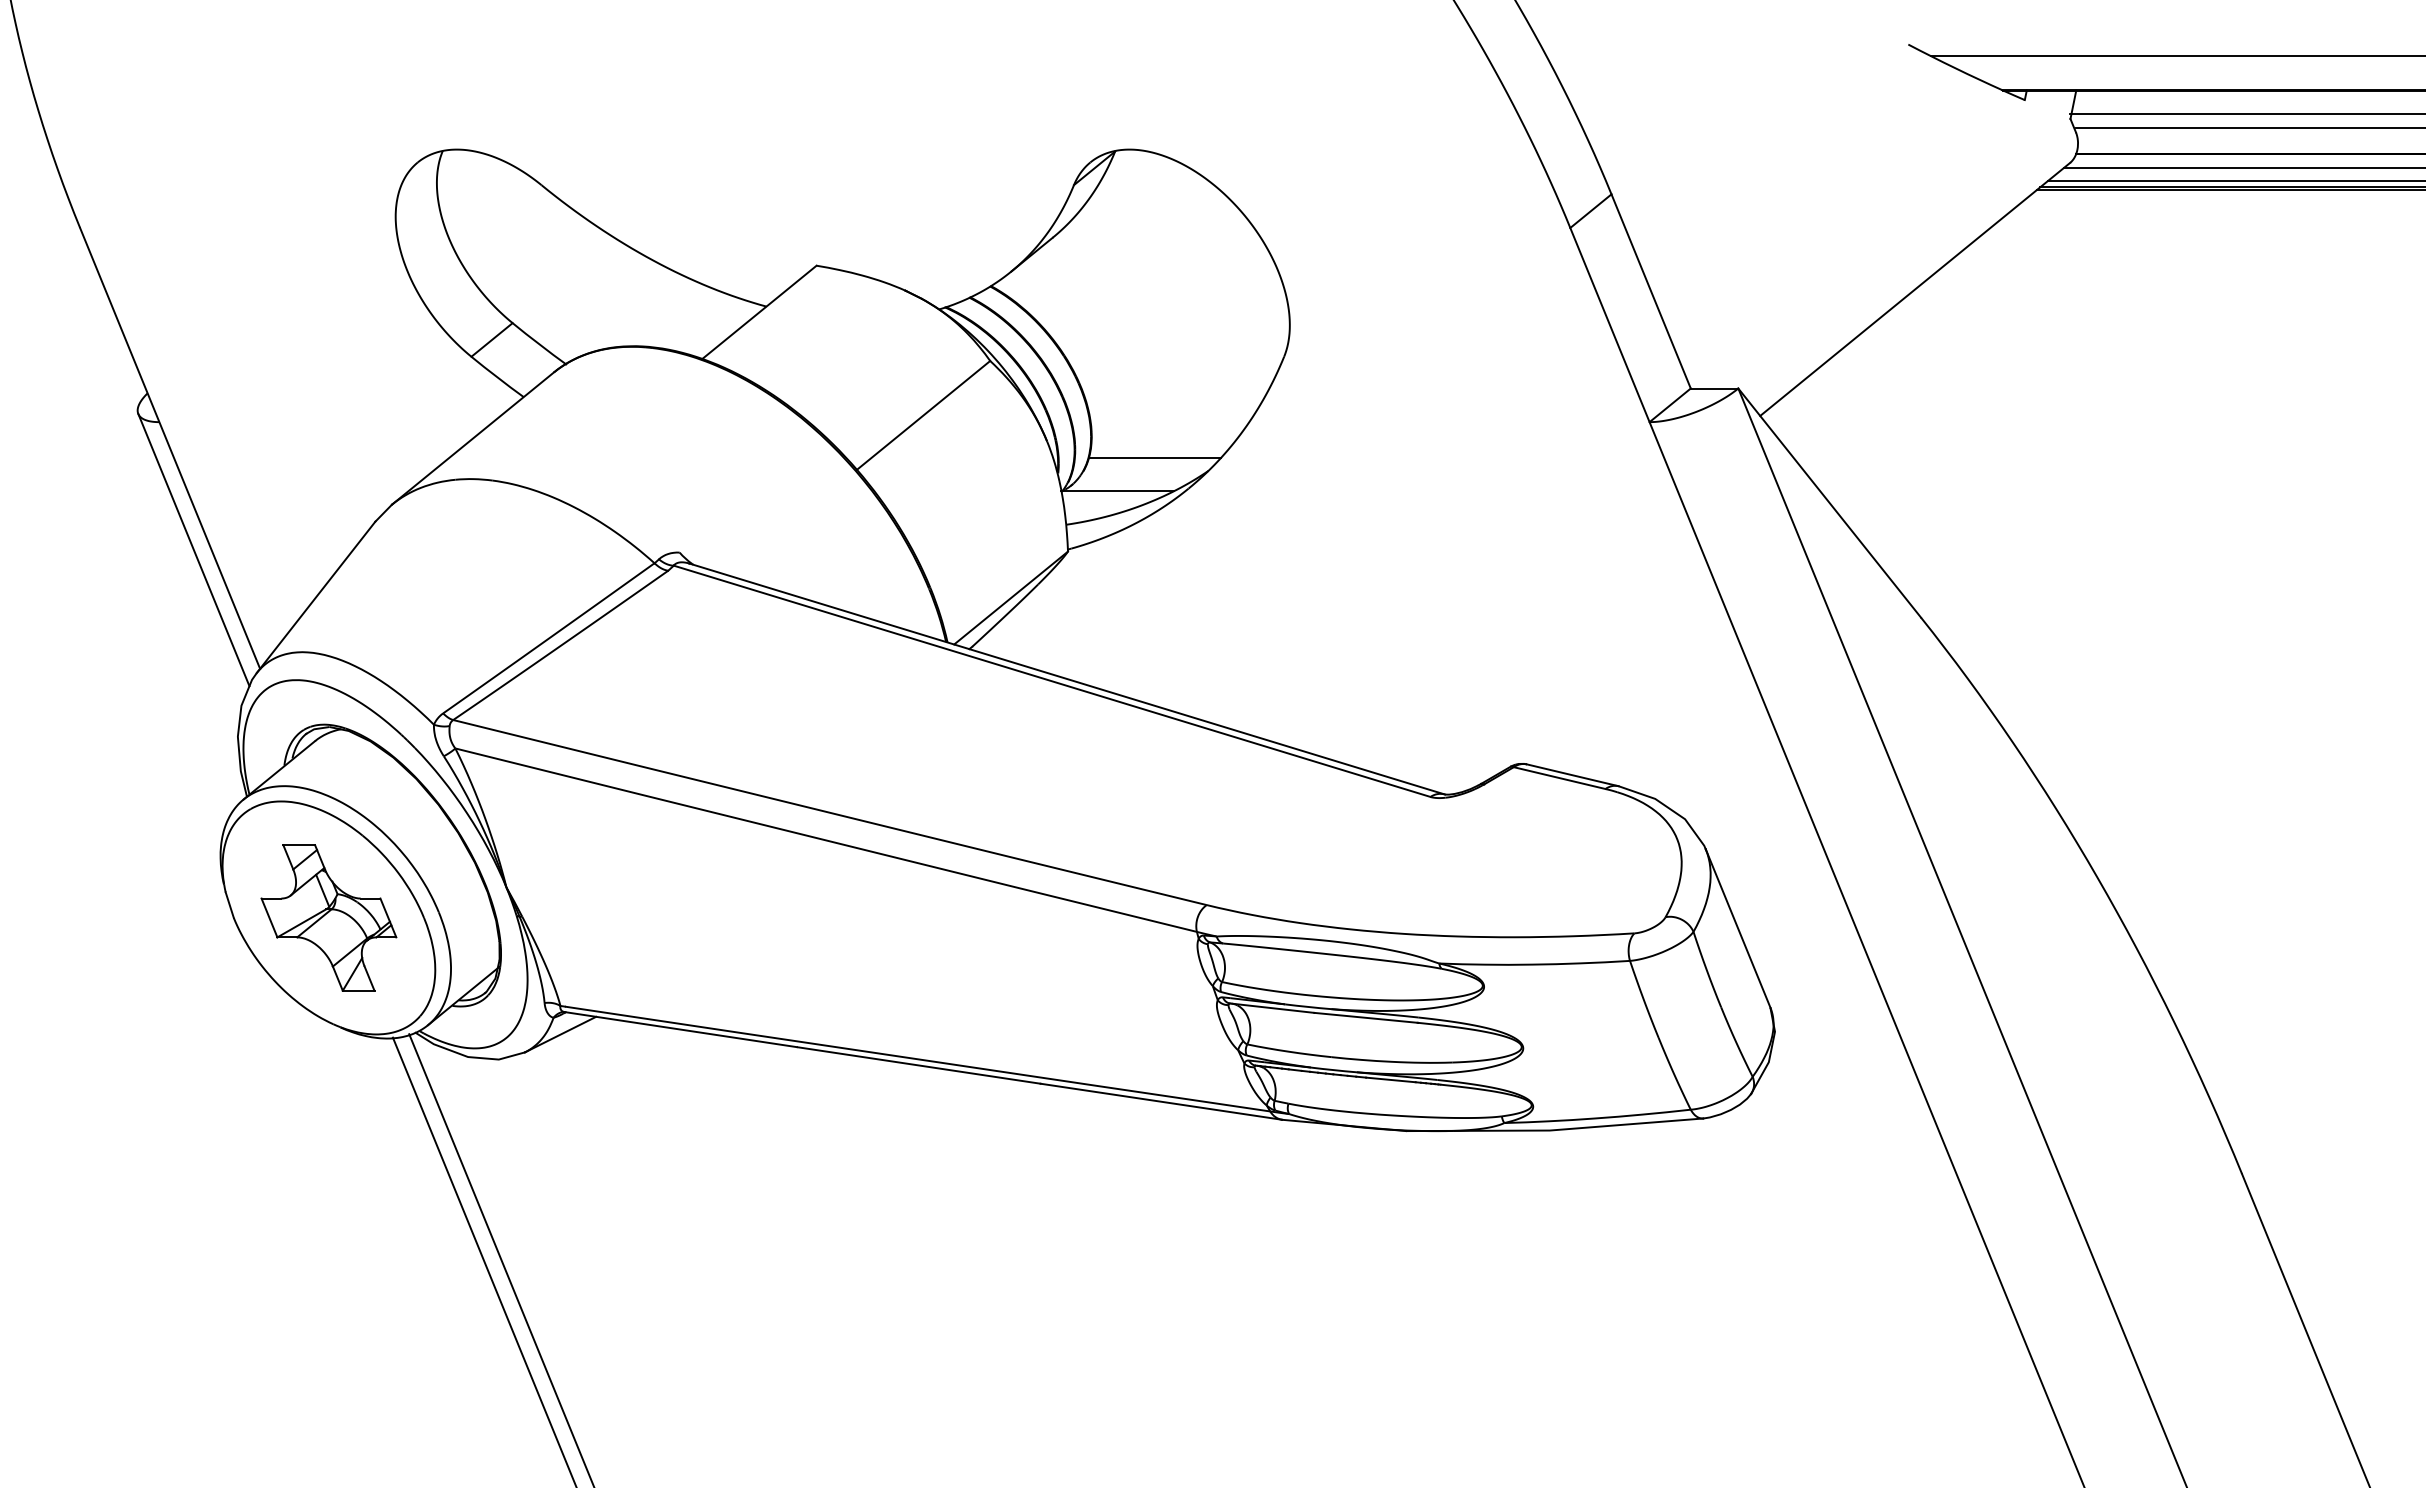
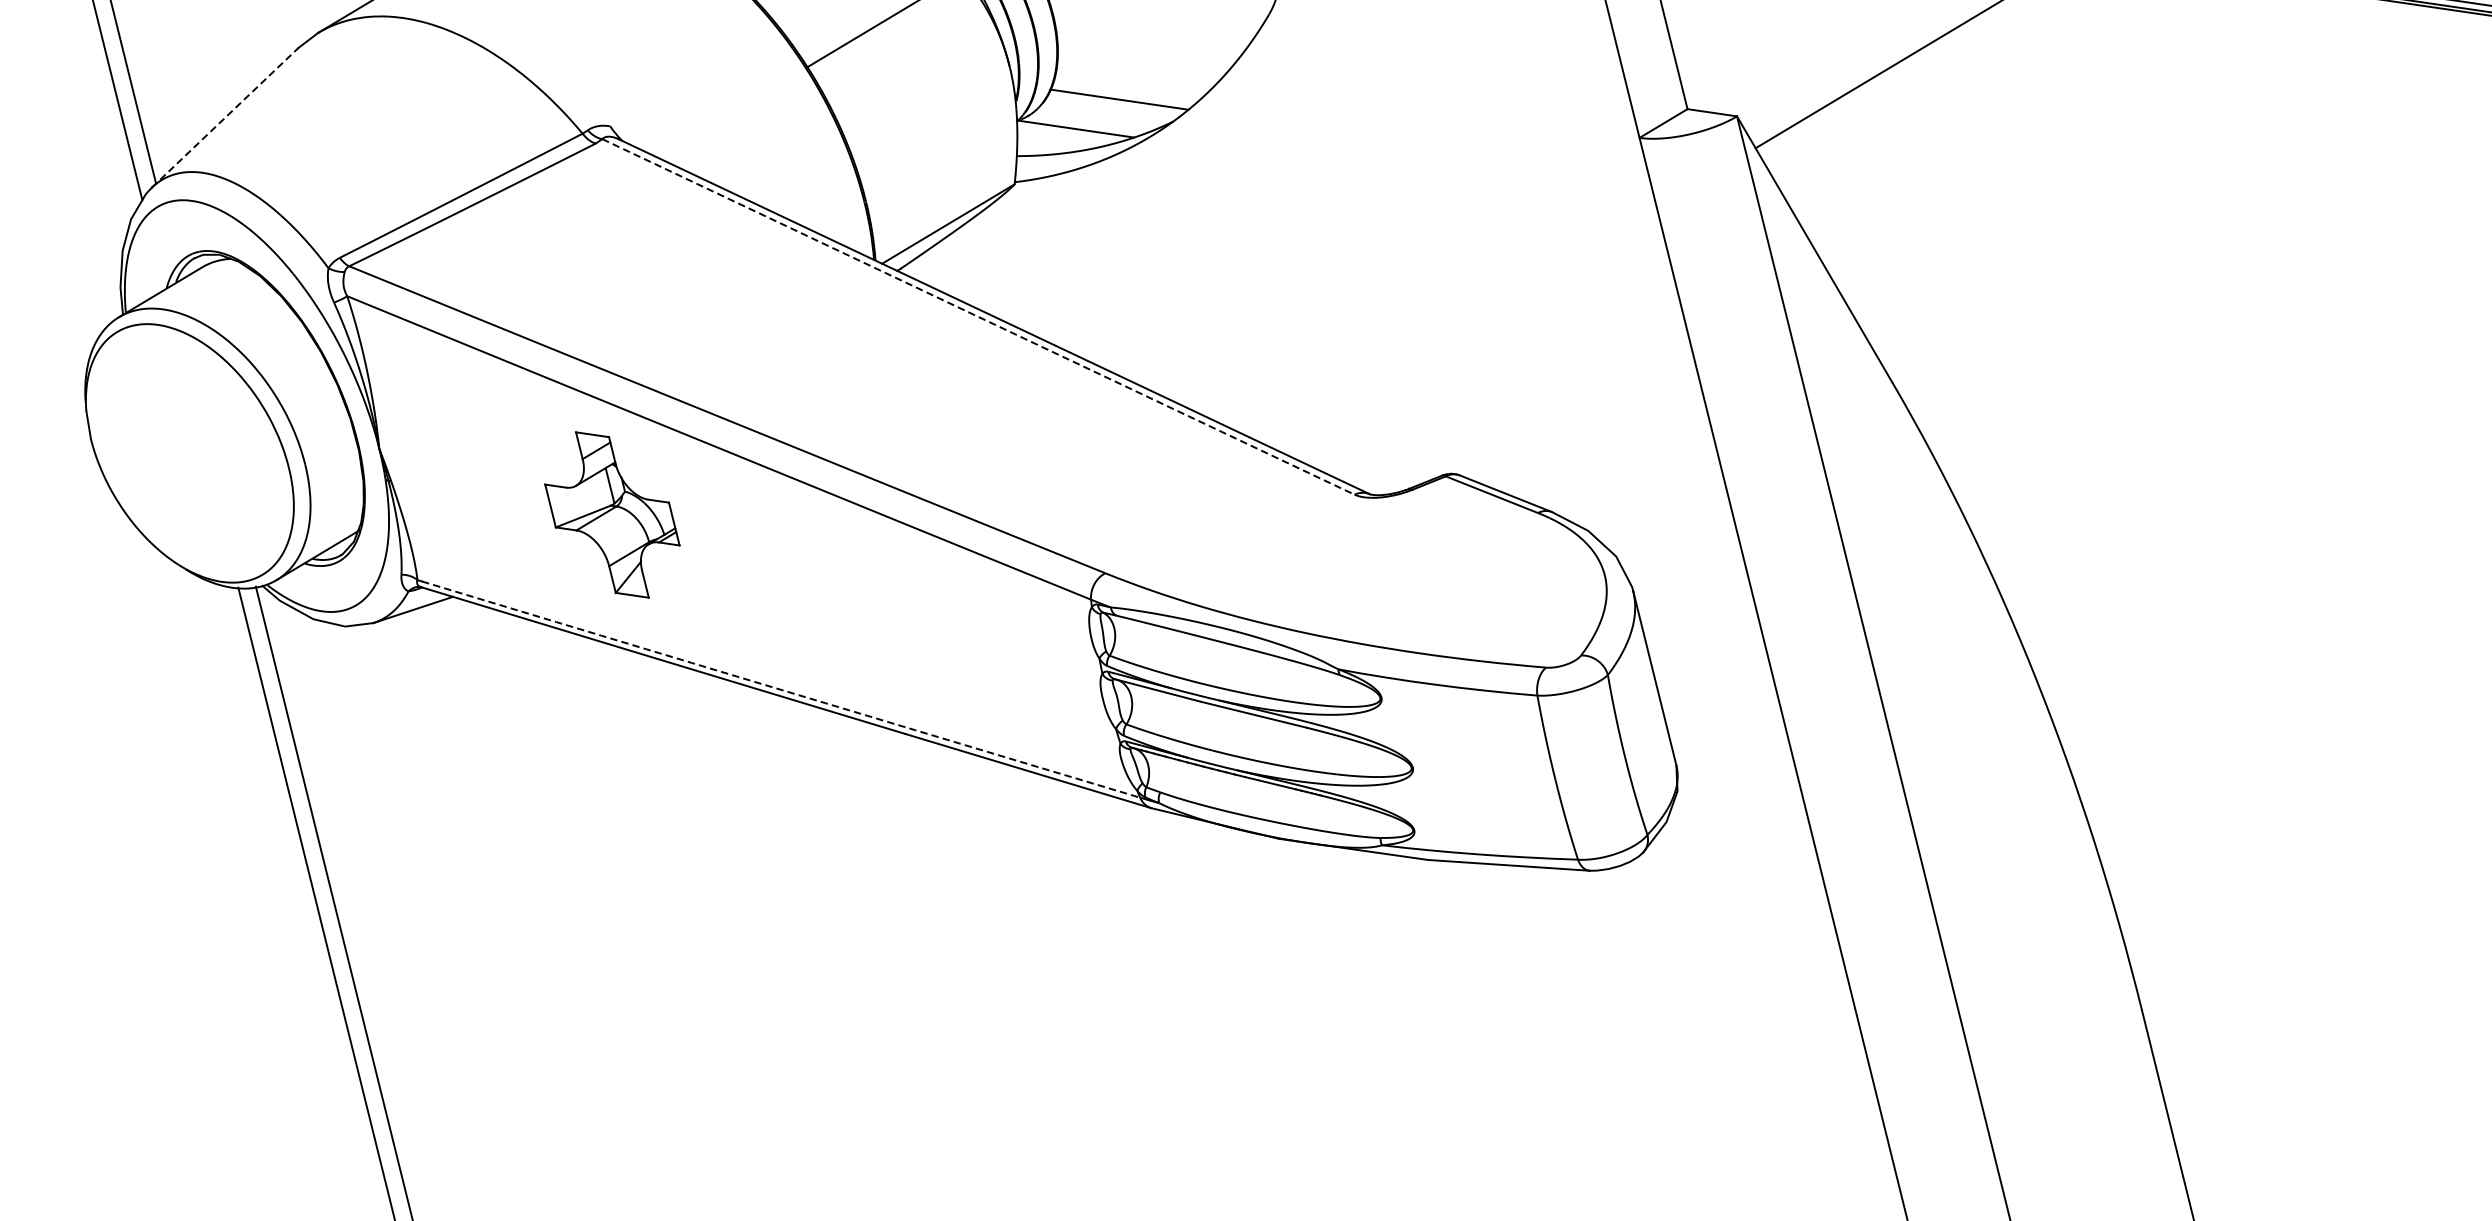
line: (316, 596) -> (225, 116), solid -> dashed
line: (1052, 681) -> (978, 317), solid -> dashed
part: (328, 917) -> (612, 514), moved
arc: (917, 1059) -> (780, 690), solid -> dashed

